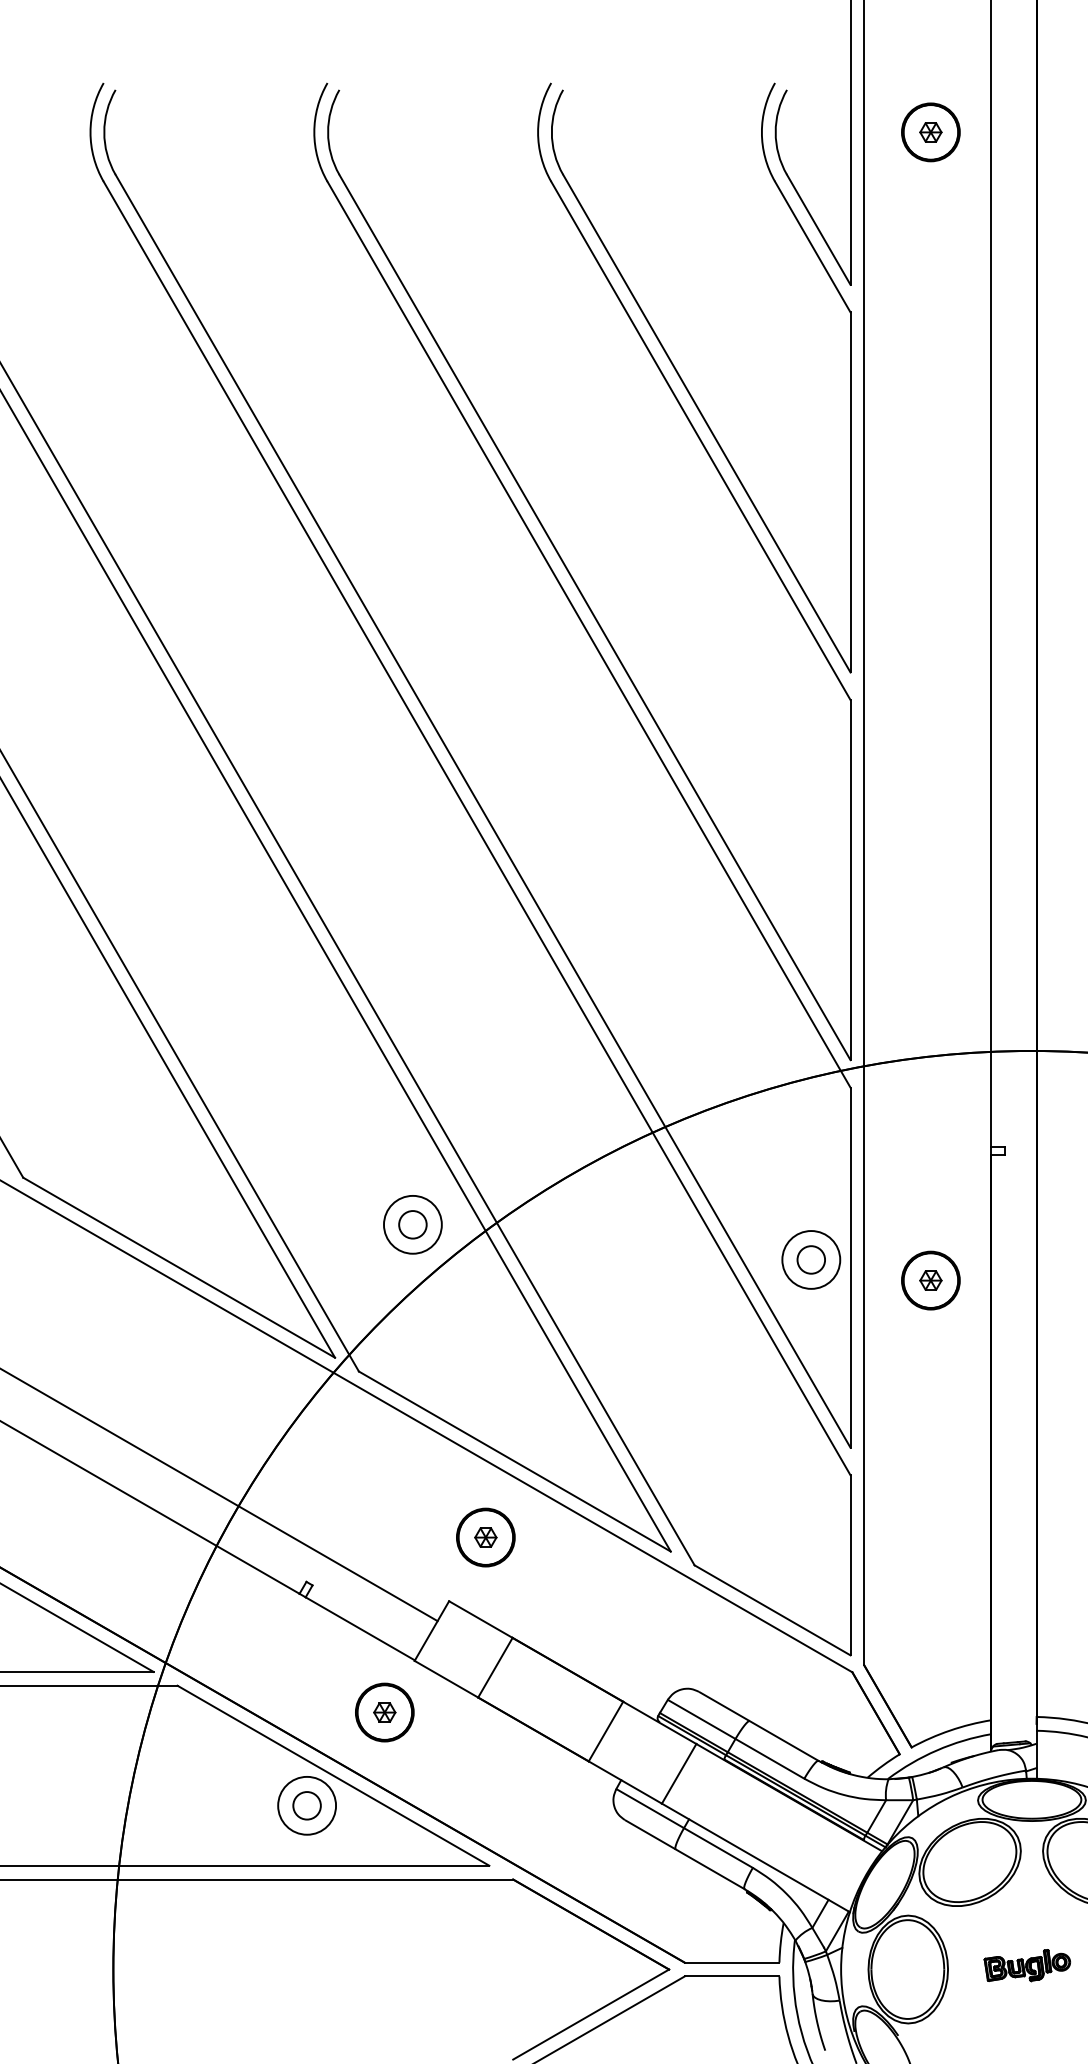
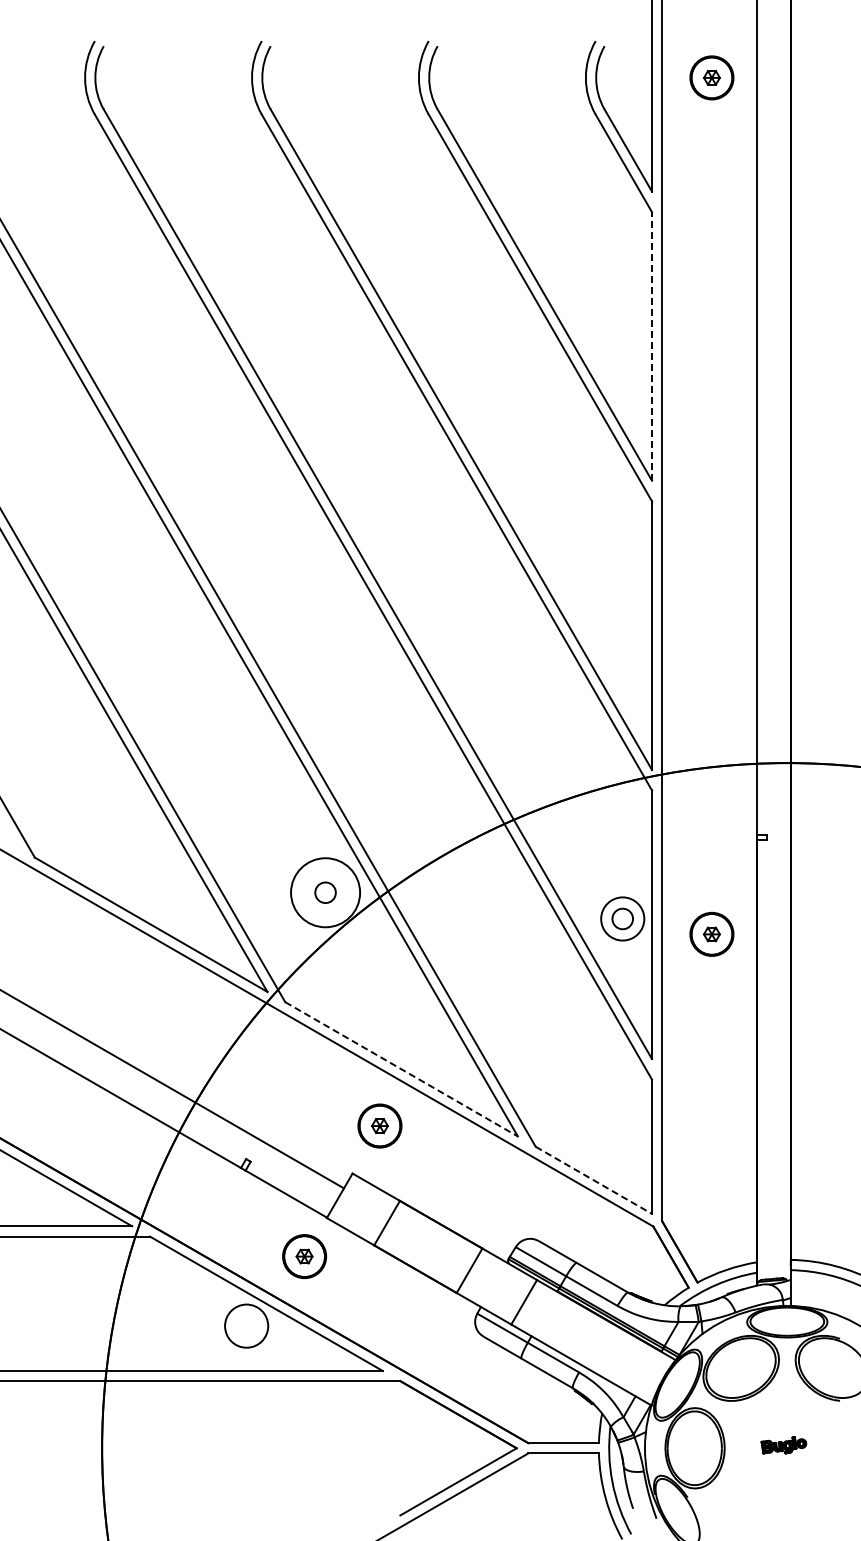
line: (851, 491) -> (652, 345), solid -> dashed
circle: (412, 1224) -> (325, 892), size x1.6
line: (516, 1461) -> (402, 1069), solid -> dashed
line: (773, 1610) -> (594, 1180), solid -> dashed
circle: (306, 1806) -> (246, 1326), removed
part: (1026, 1965) -> (783, 1445), size x0.7

